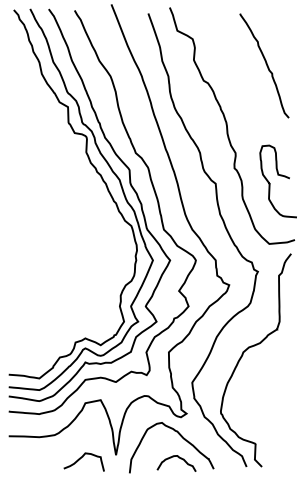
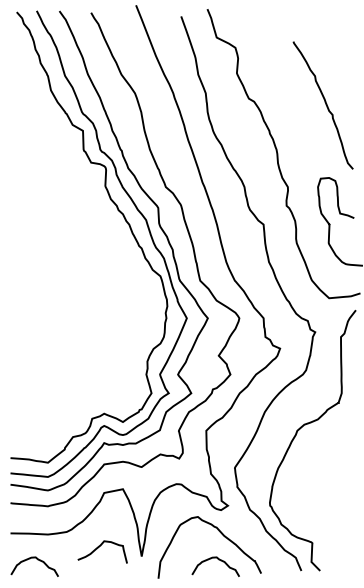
curve: (266, 65) -> (325, 105), moved
curve: (30, 458) -> (37, 560), added
curve: (81, 458) -> (99, 547), moved

